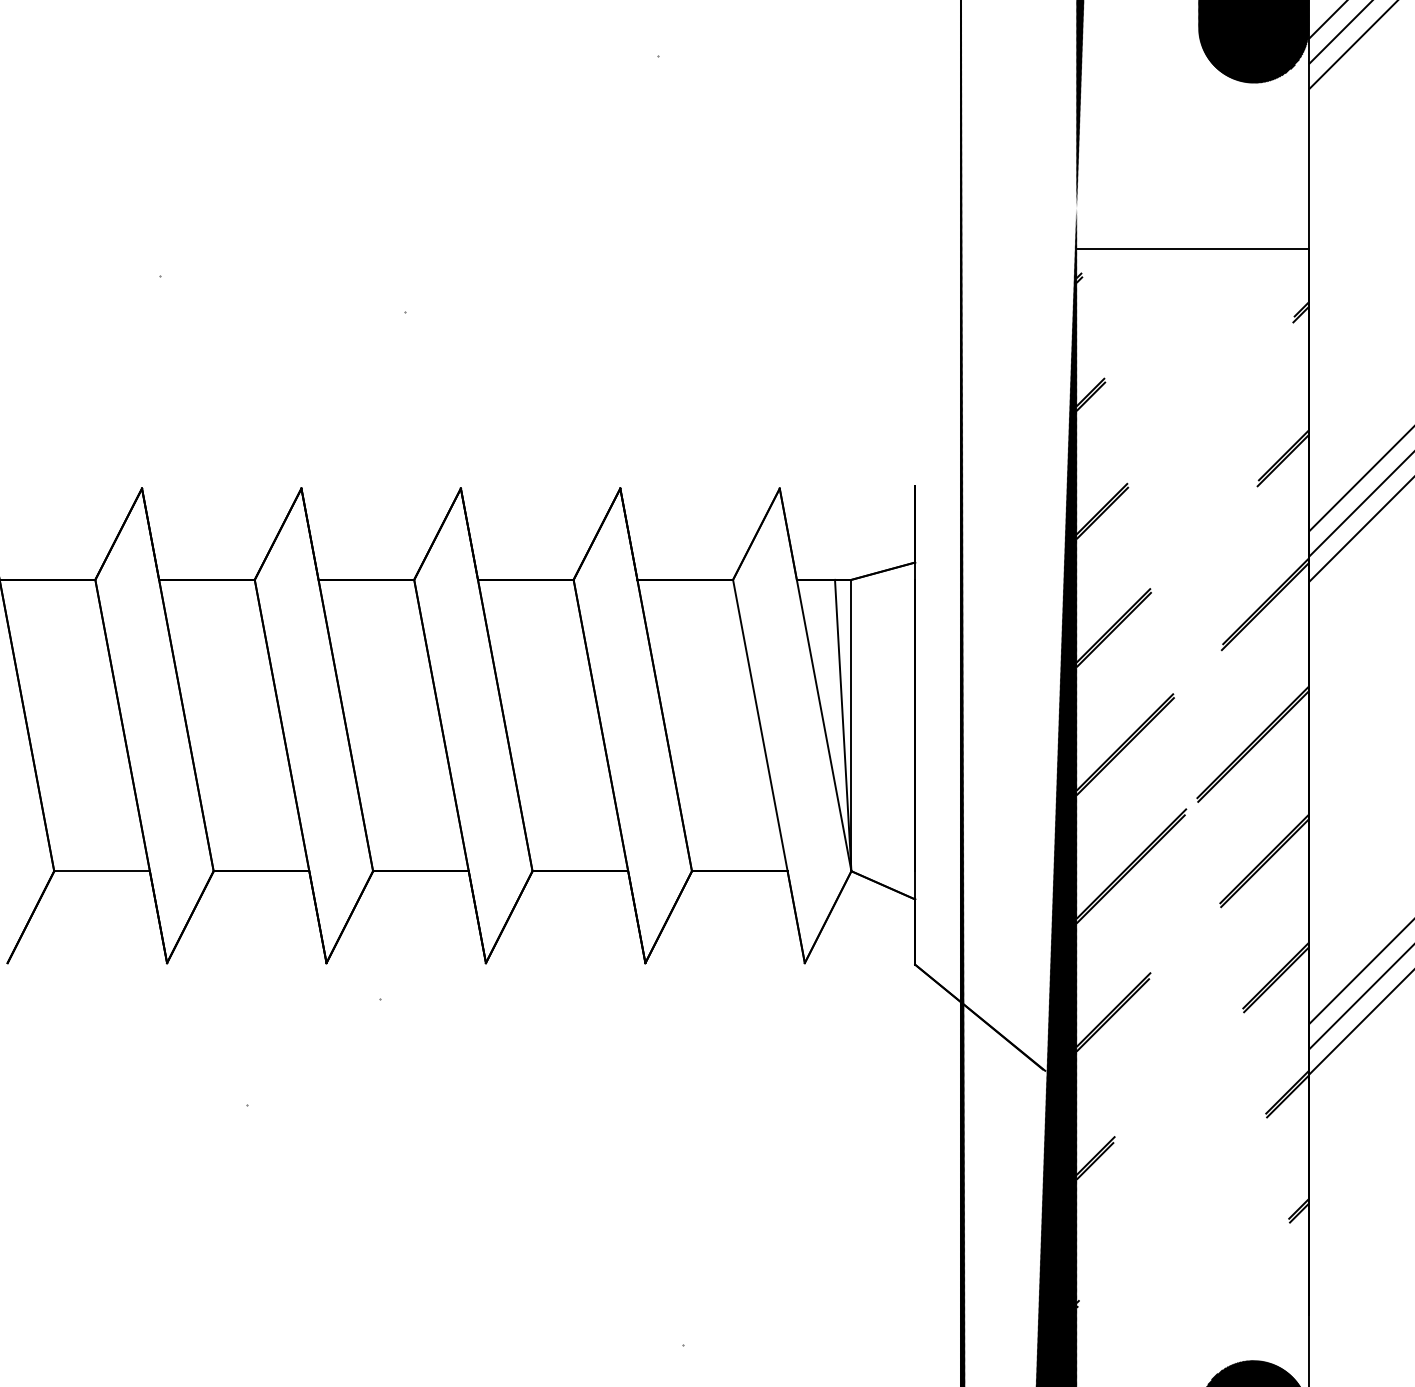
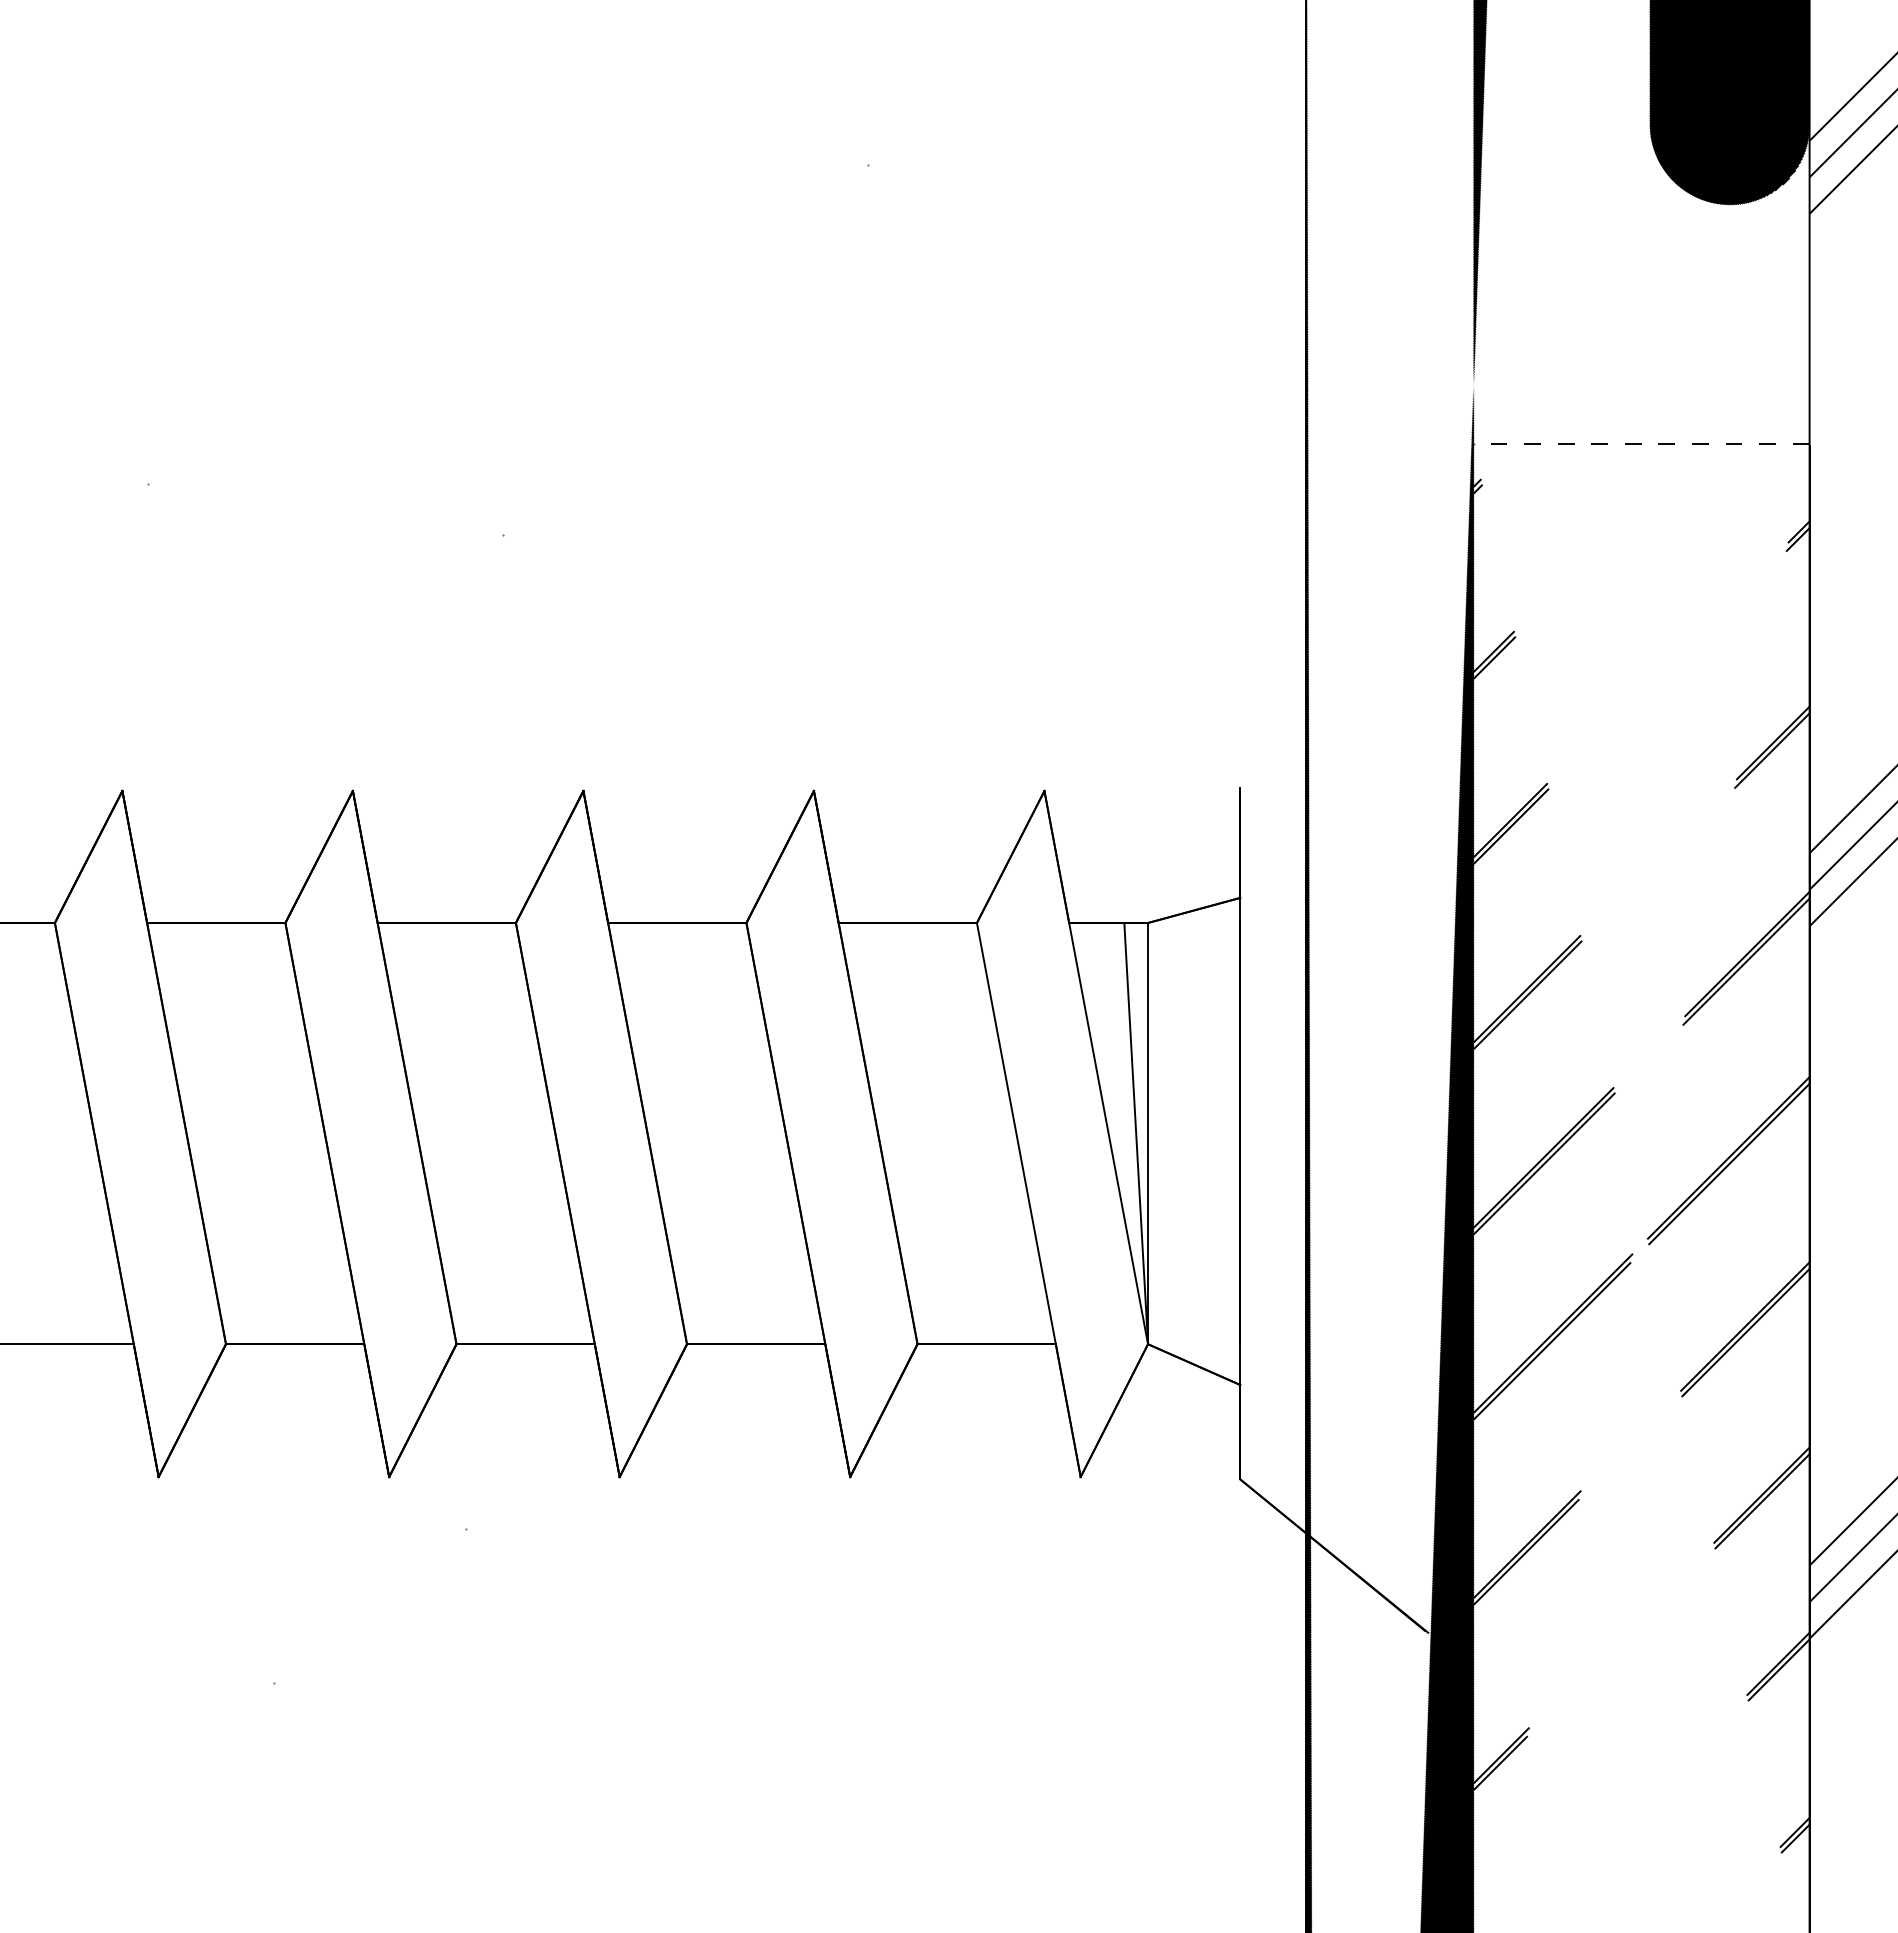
line: (1192, 248) -> (1641, 443), solid -> dashed

